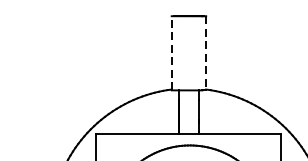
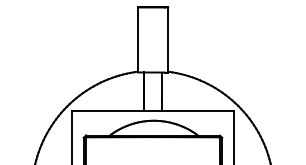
line: (171, 52) -> (137, 39), dashed -> solid
line: (206, 52) -> (168, 39), dashed -> solid

